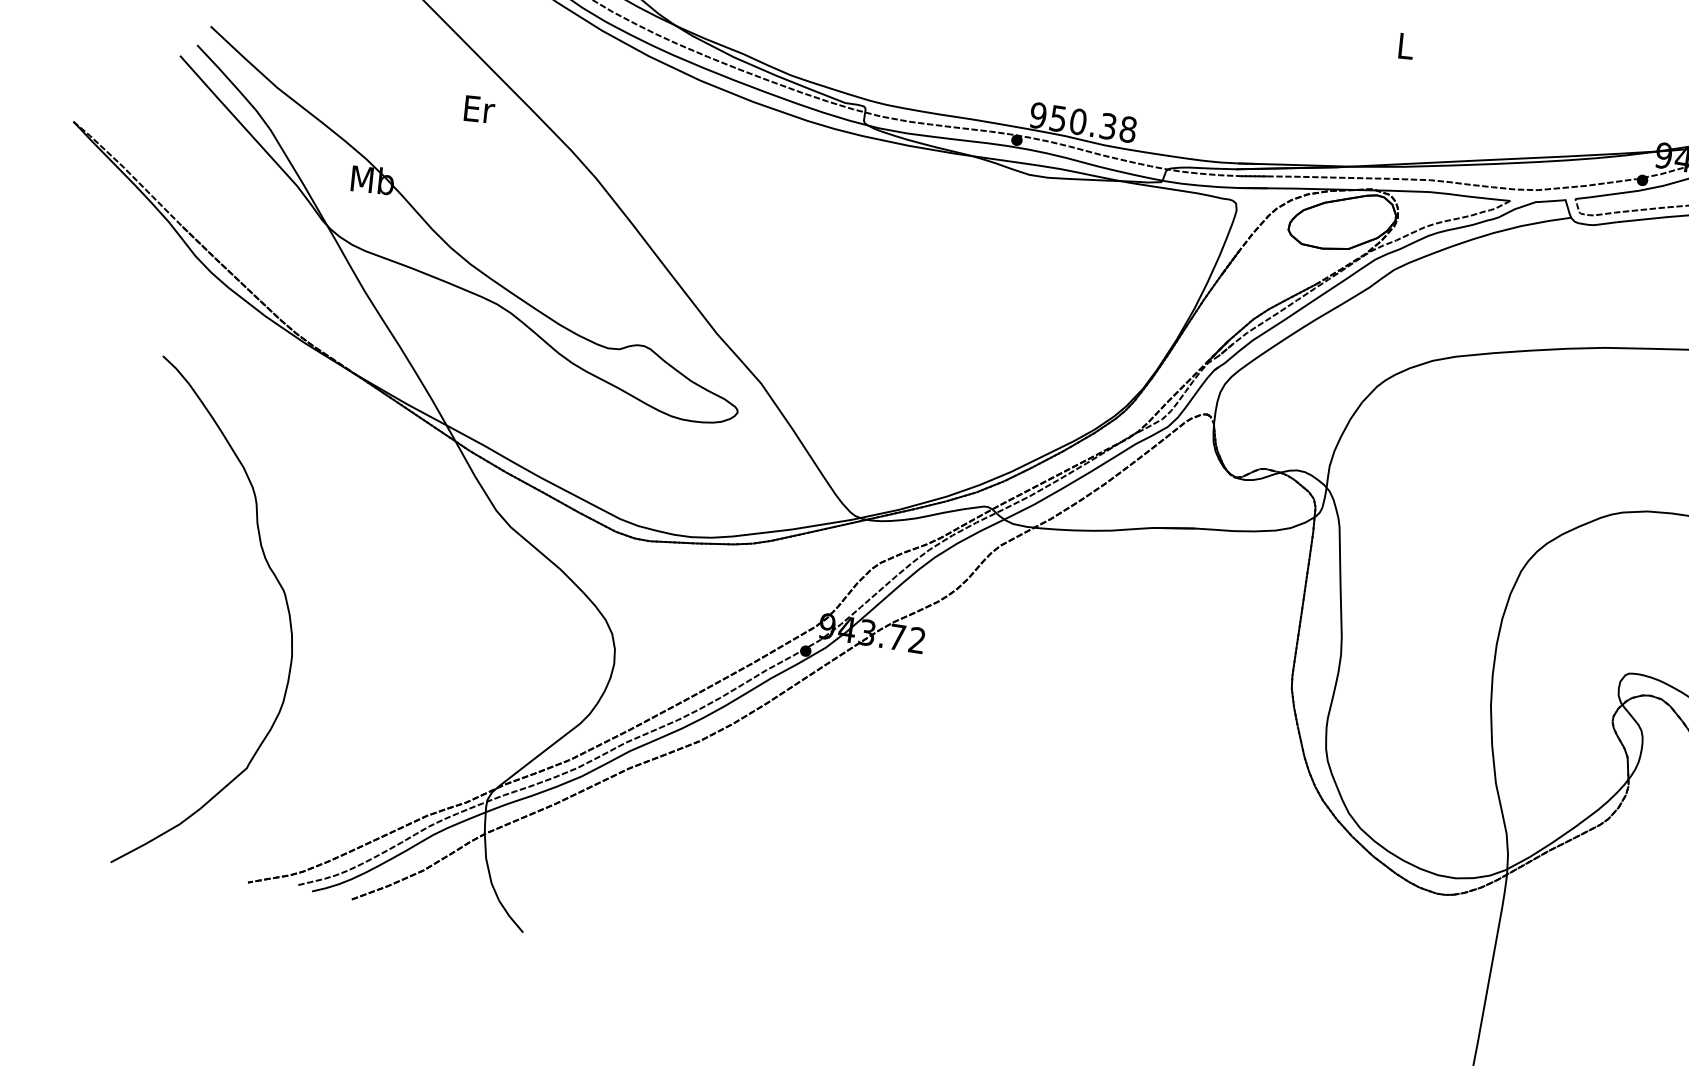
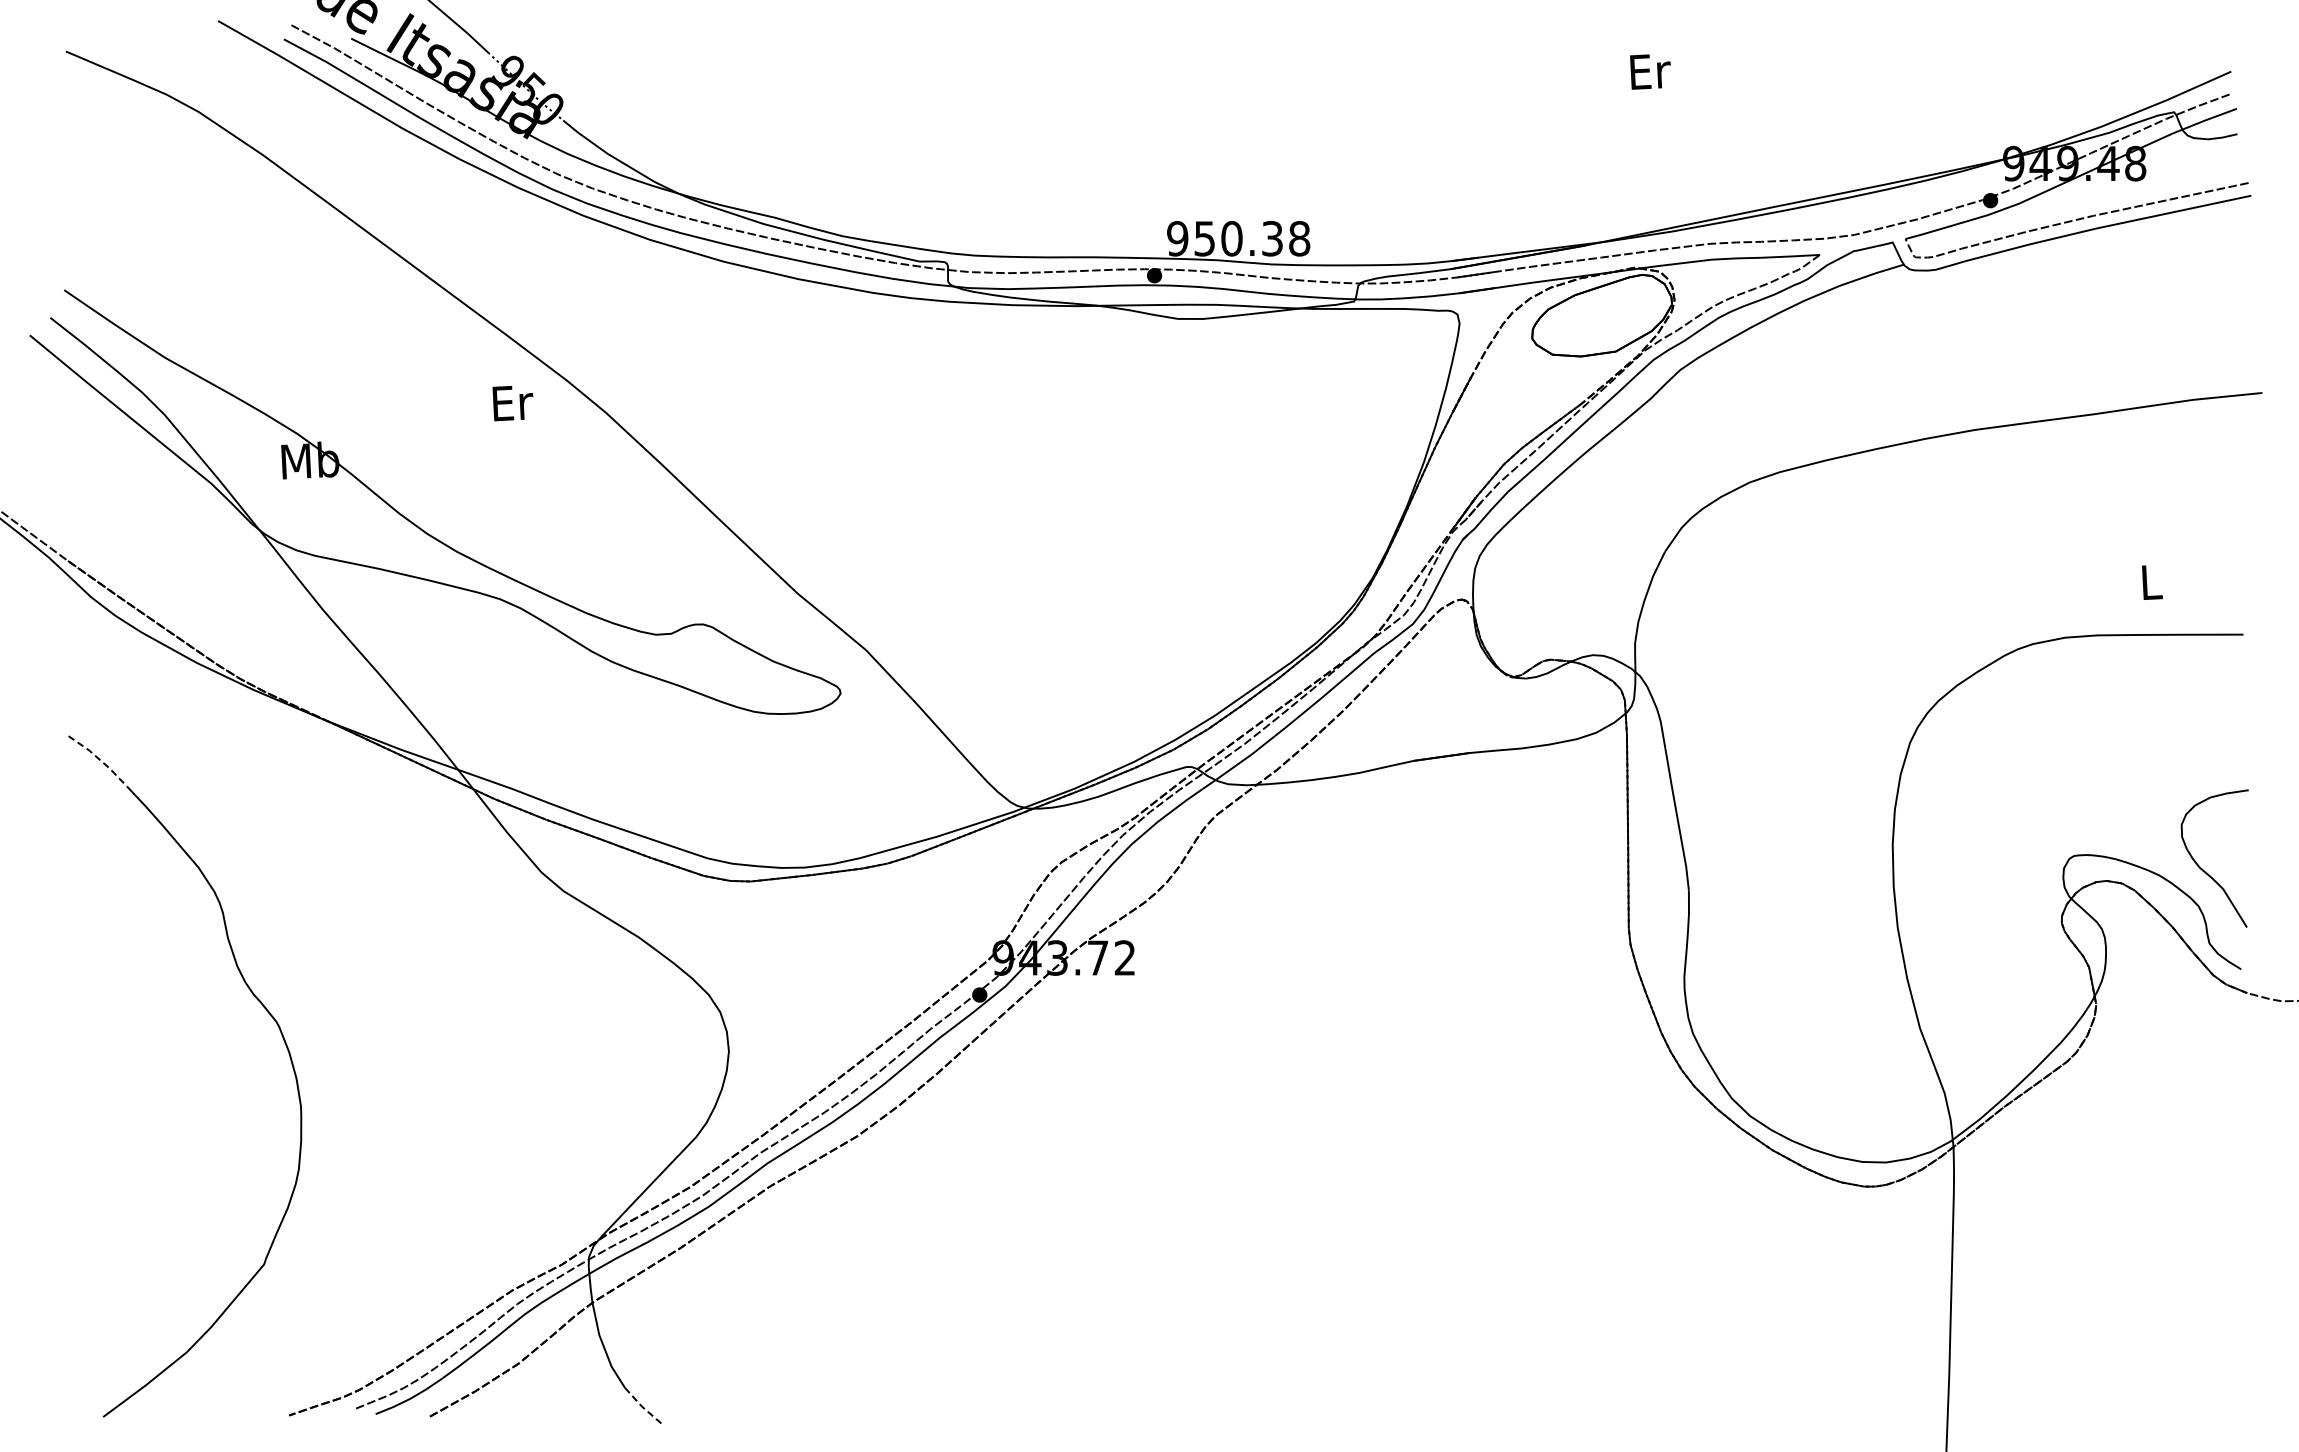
text: (1406, 46) -> (1650, 71), L -> Er
text: (479, 109) -> (512, 403), moved
line: (183, 376) -> (99, 759), solid -> dashed
line: (510, 917) -> (643, 1407), solid -> dashed

